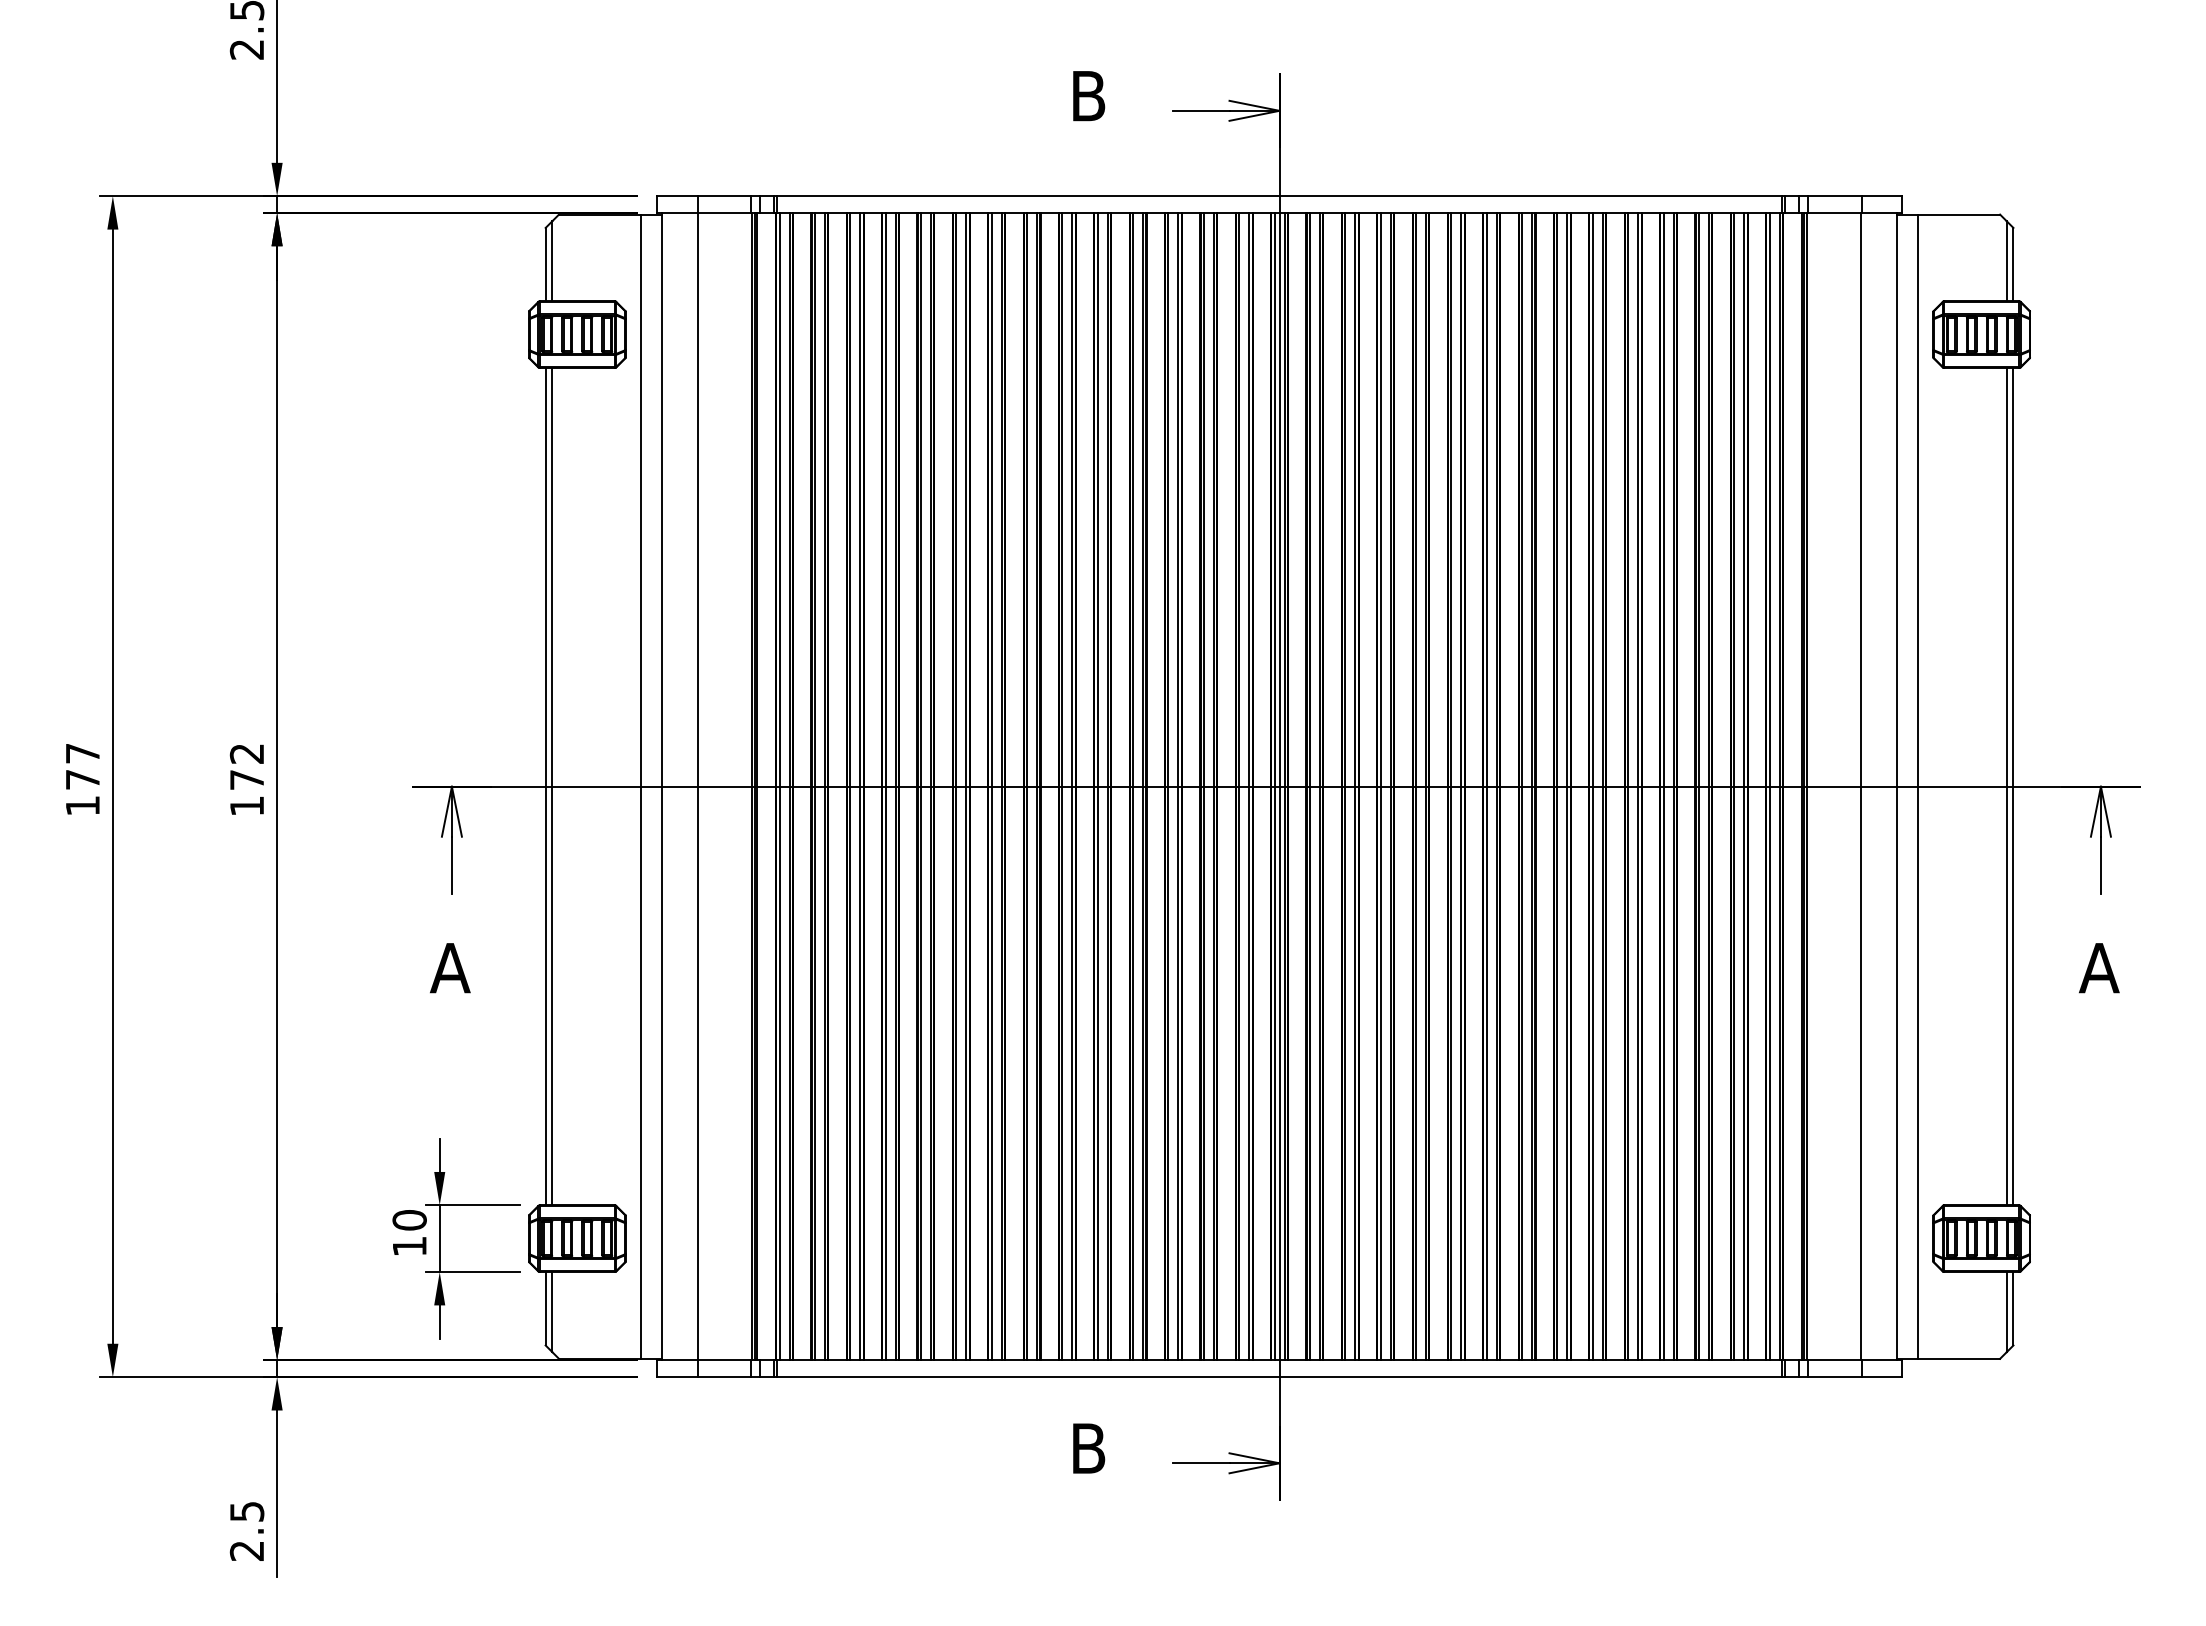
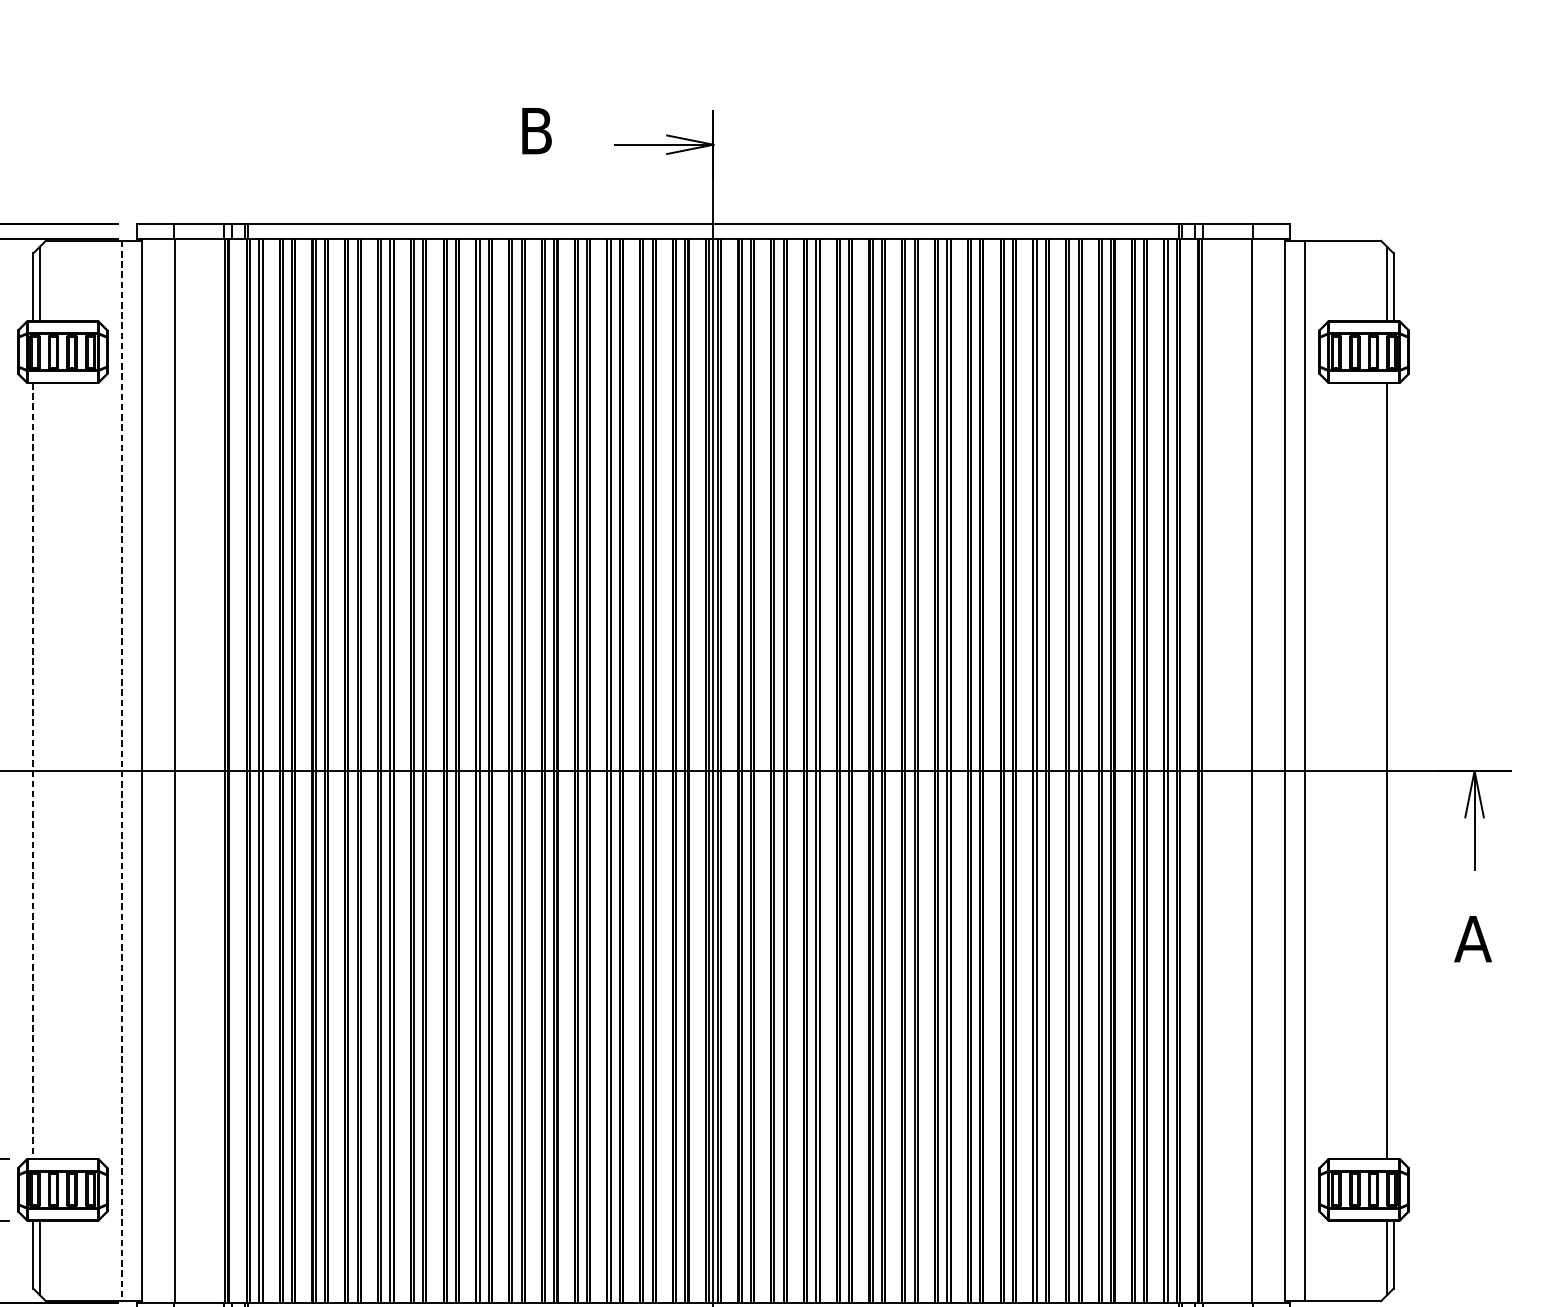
line: (545, 786) -> (33, 770), solid -> dashed
line: (552, 786) -> (39, 770), removed
line: (2013, 786) -> (1393, 770), removed
line: (641, 787) -> (122, 771), solid -> dashed

